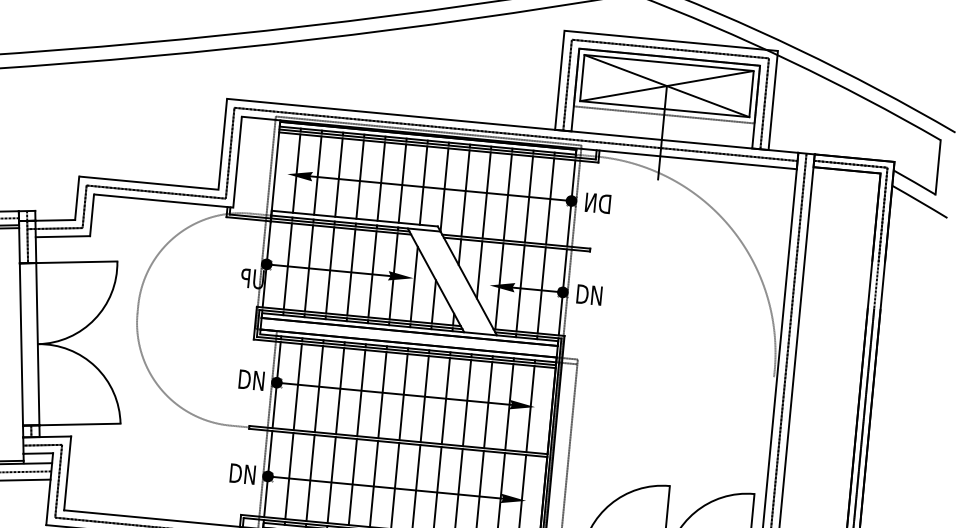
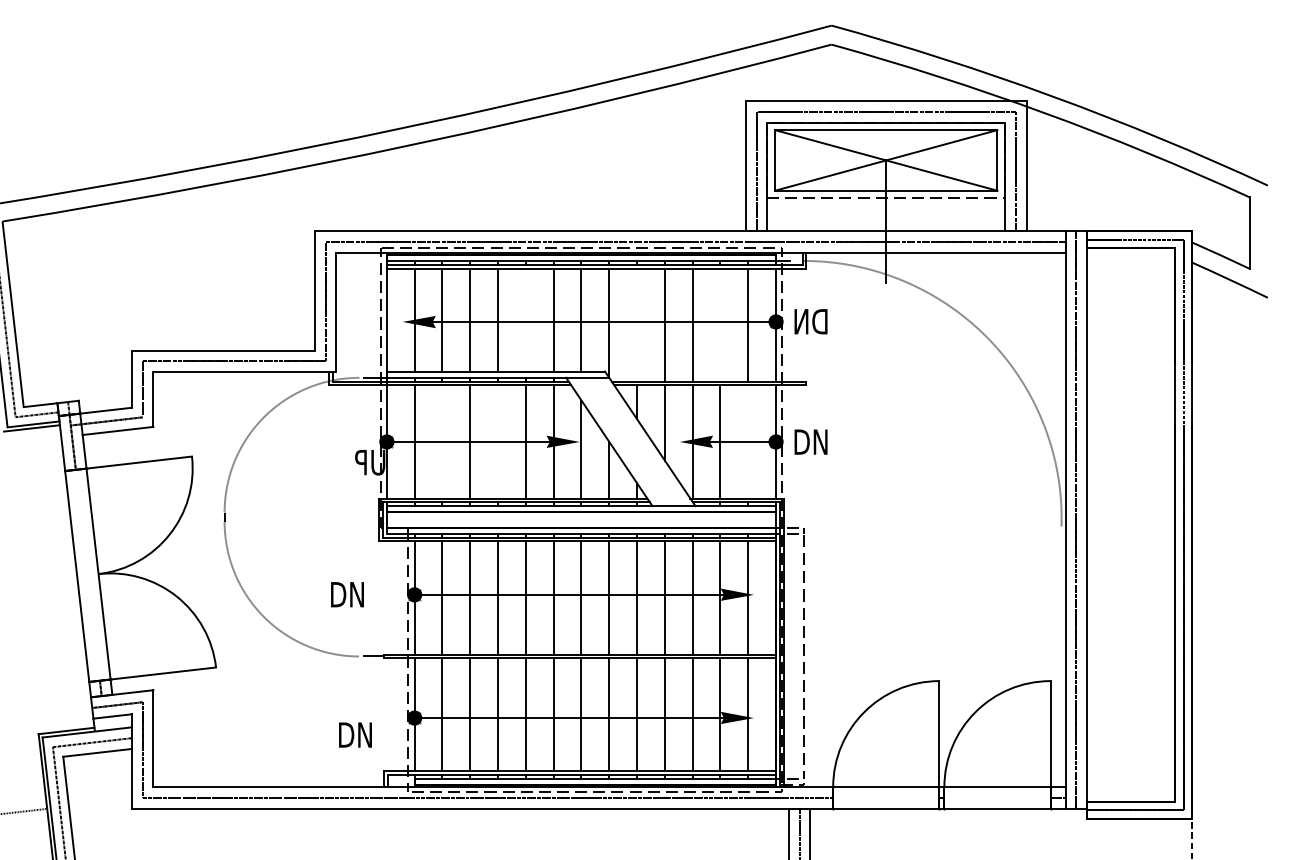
line: (381, 181) -> (525, 319), removed
line: (465, 193) -> (637, 324), removed
line: (529, 198) -> (720, 324), removed
line: (309, 268) -> (442, 441), removed
line: (351, 272) -> (498, 441), removed
line: (541, 290) -> (748, 441), removed
text: (251, 380) -> (347, 594), moved
text: (242, 473) -> (355, 734), moved

